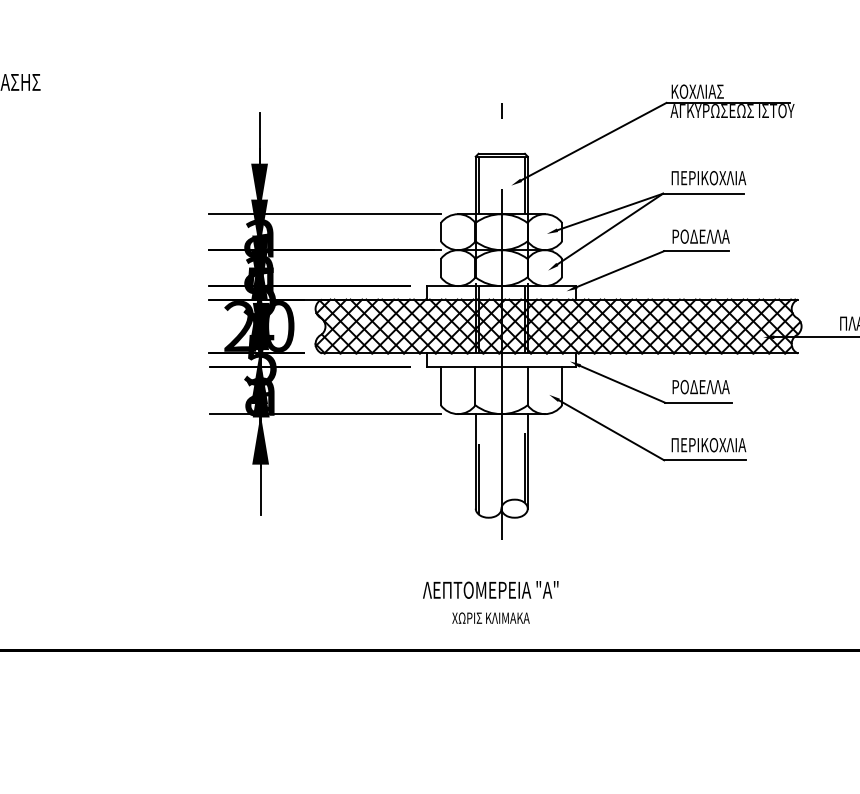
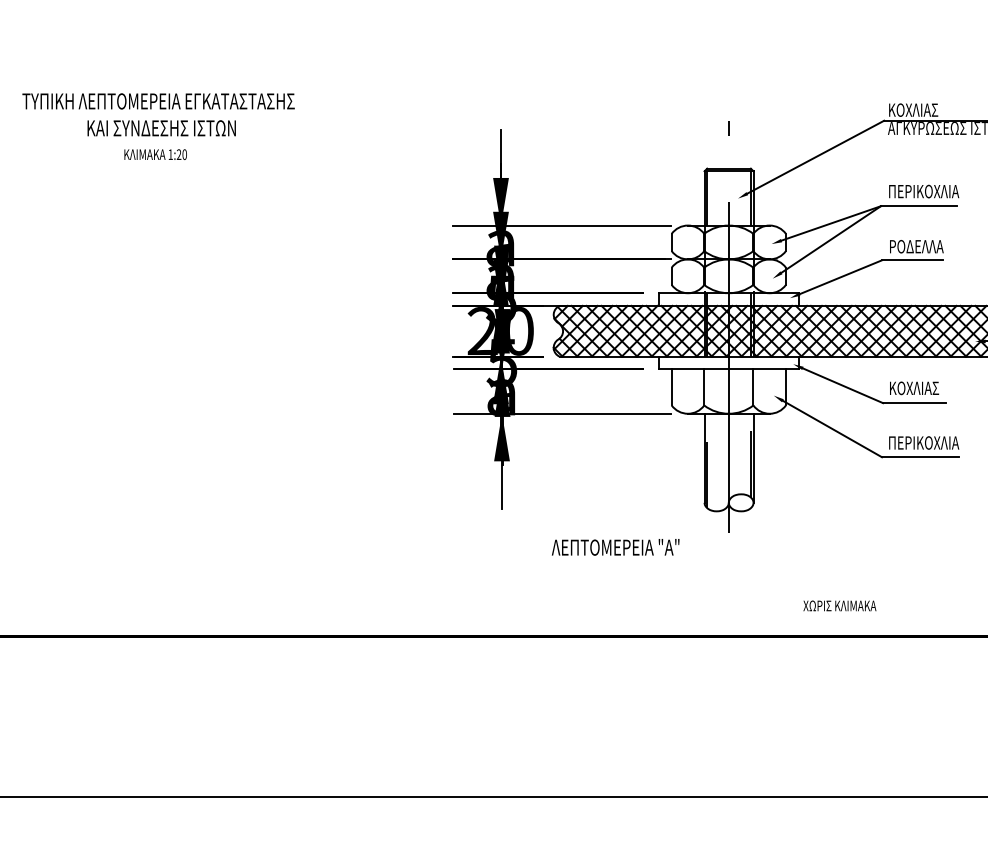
text: (701, 386) -> (917, 387), ΡΟΔΕΛΛΑ -> ΚΟΧΛΙΑΣ
text: (490, 590) -> (615, 547), moved
text: (490, 617) -> (839, 605), moved

